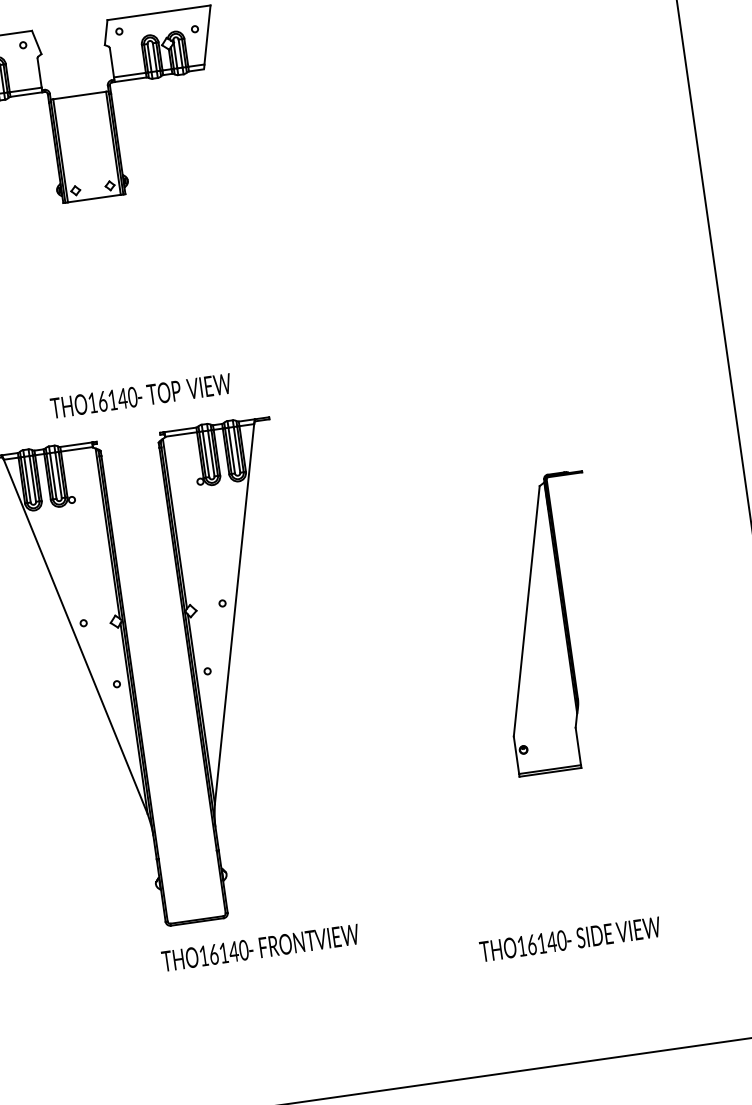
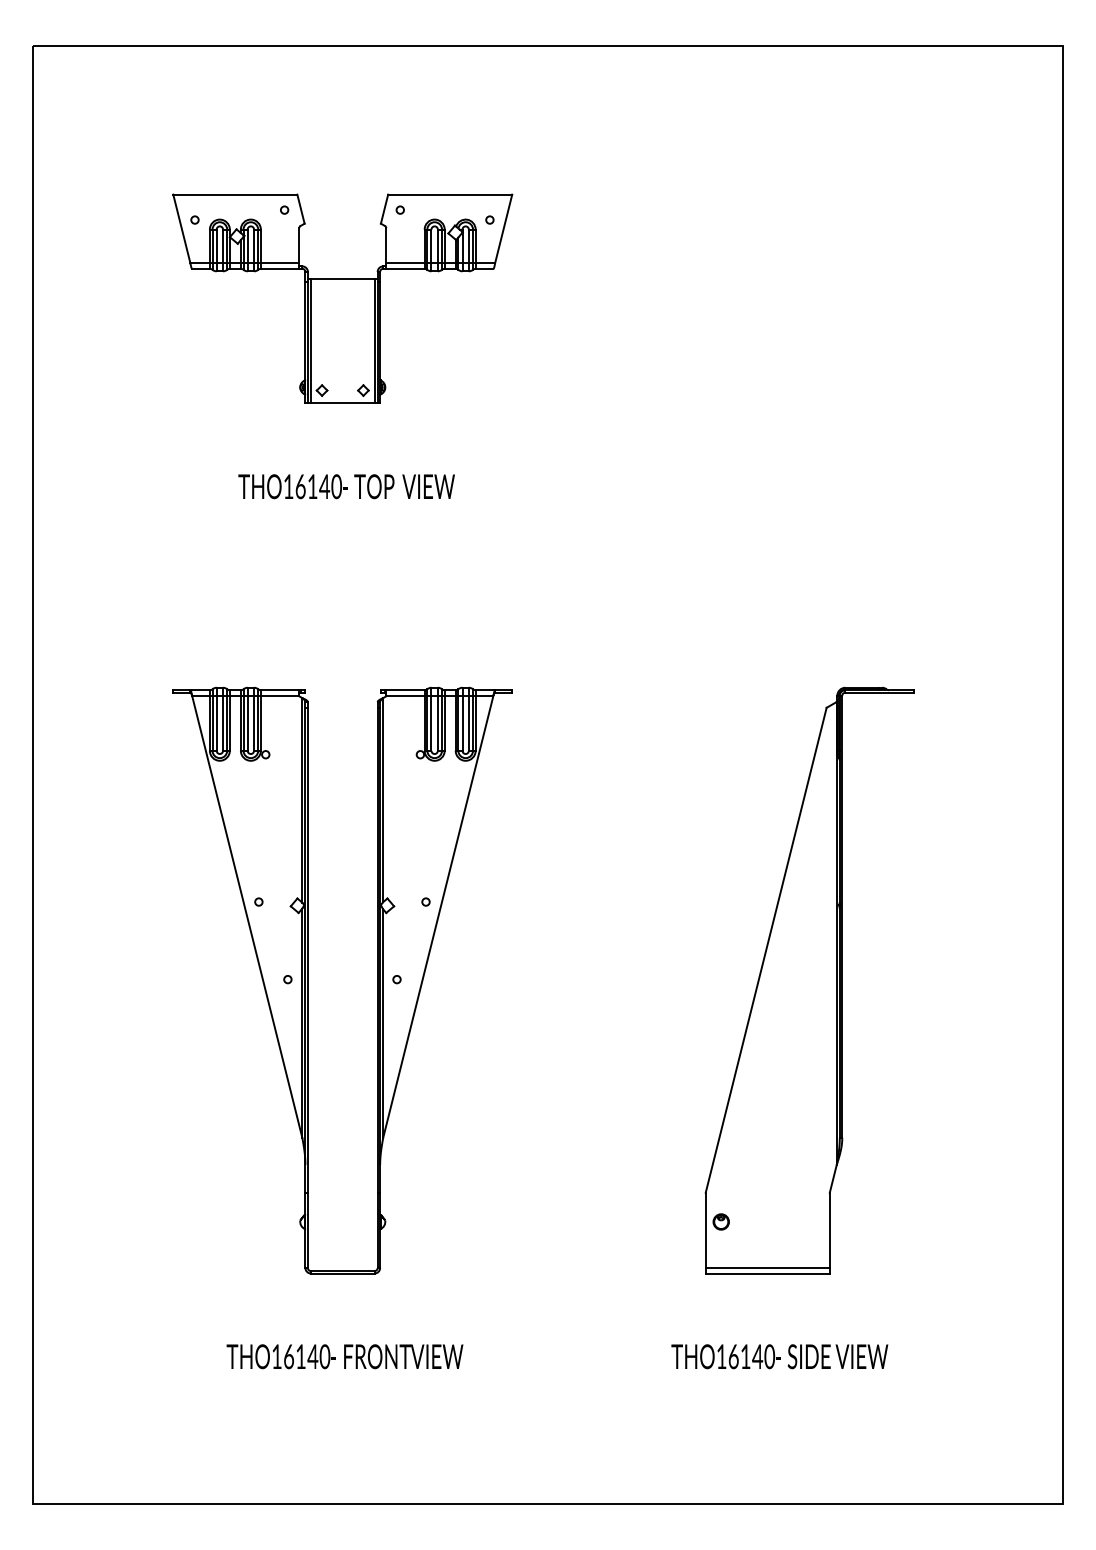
text: (140, 395) -> (346, 486), moved
part: (550, 623) -> (809, 980), size x1.67
text: (260, 947) -> (344, 1356), moved

